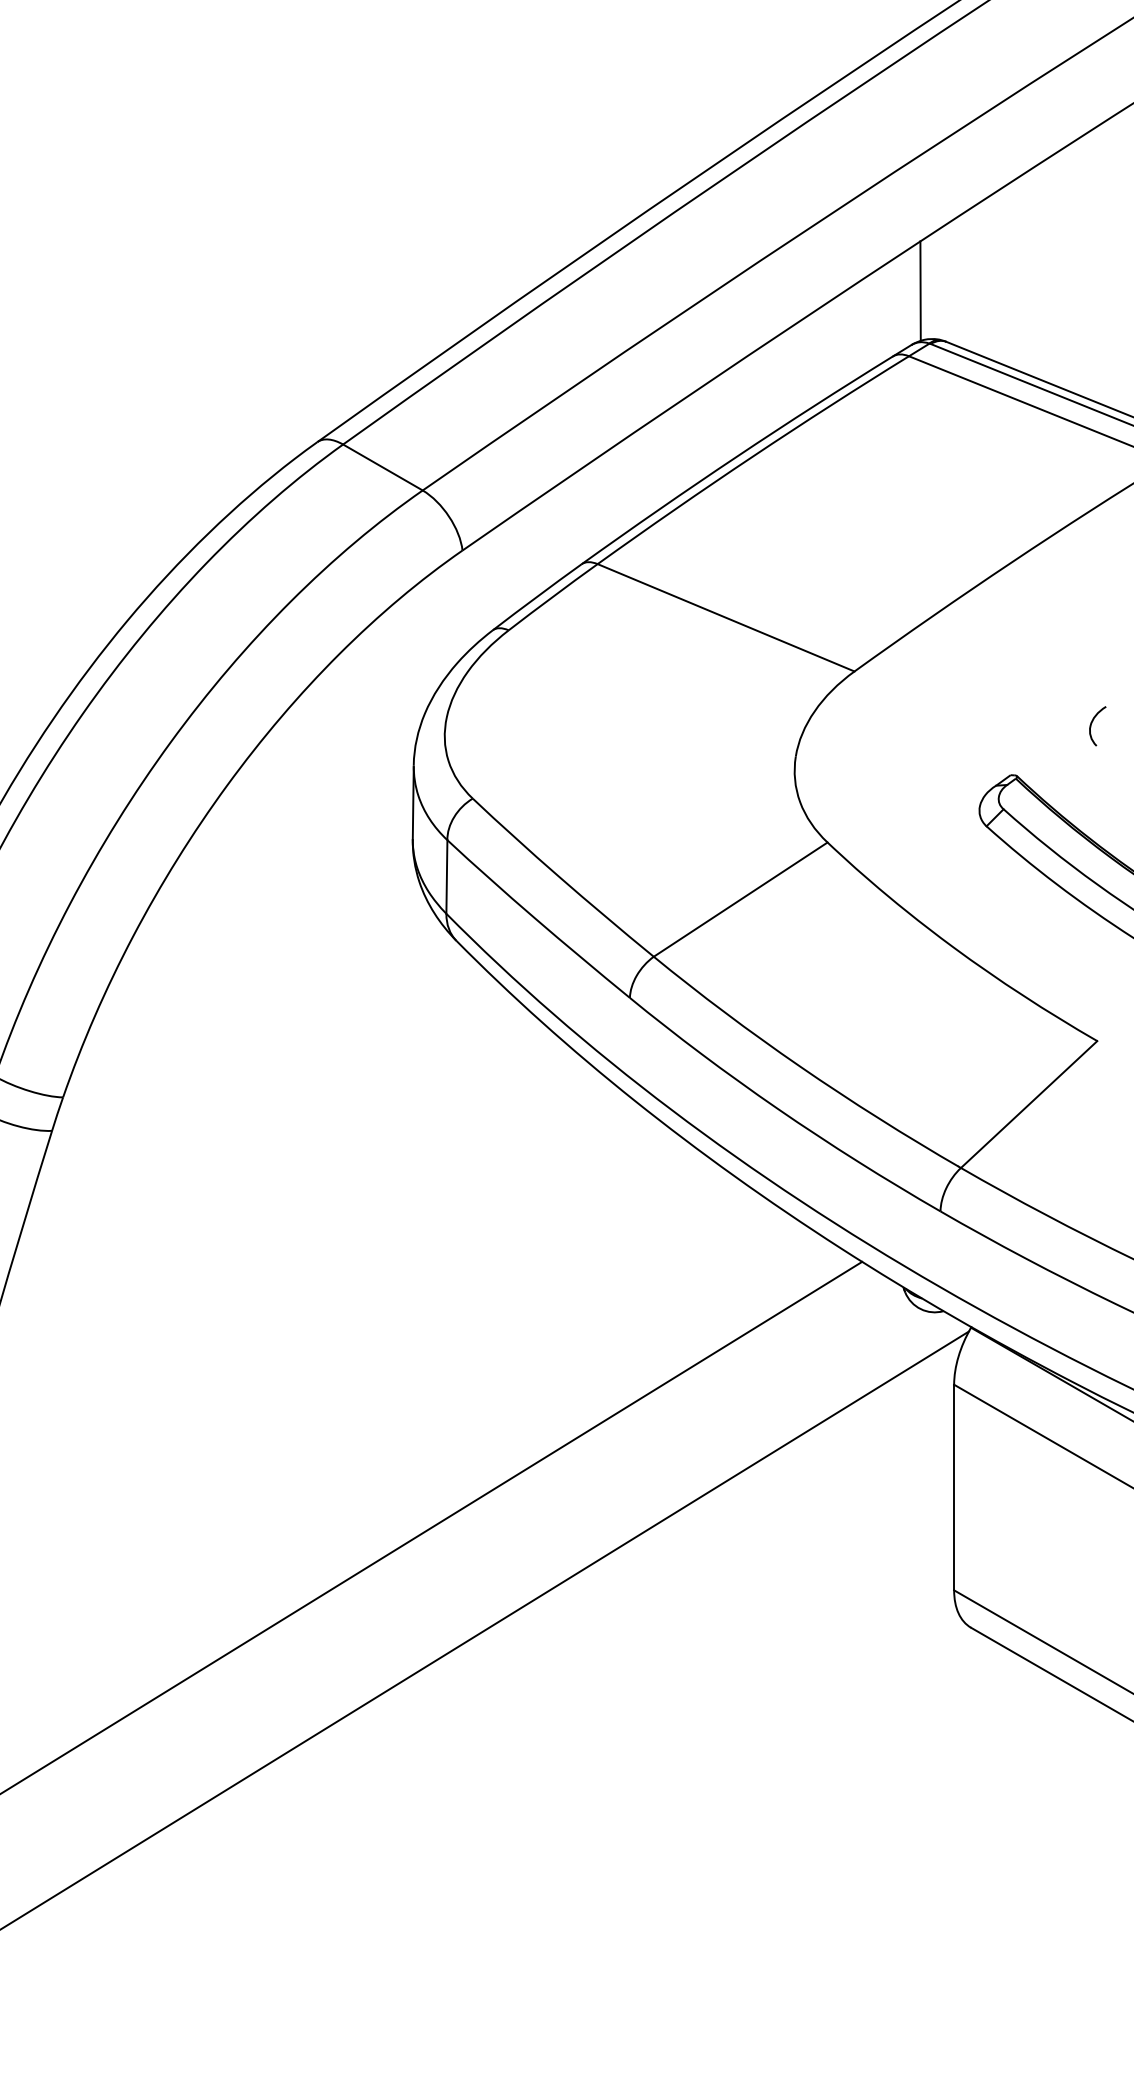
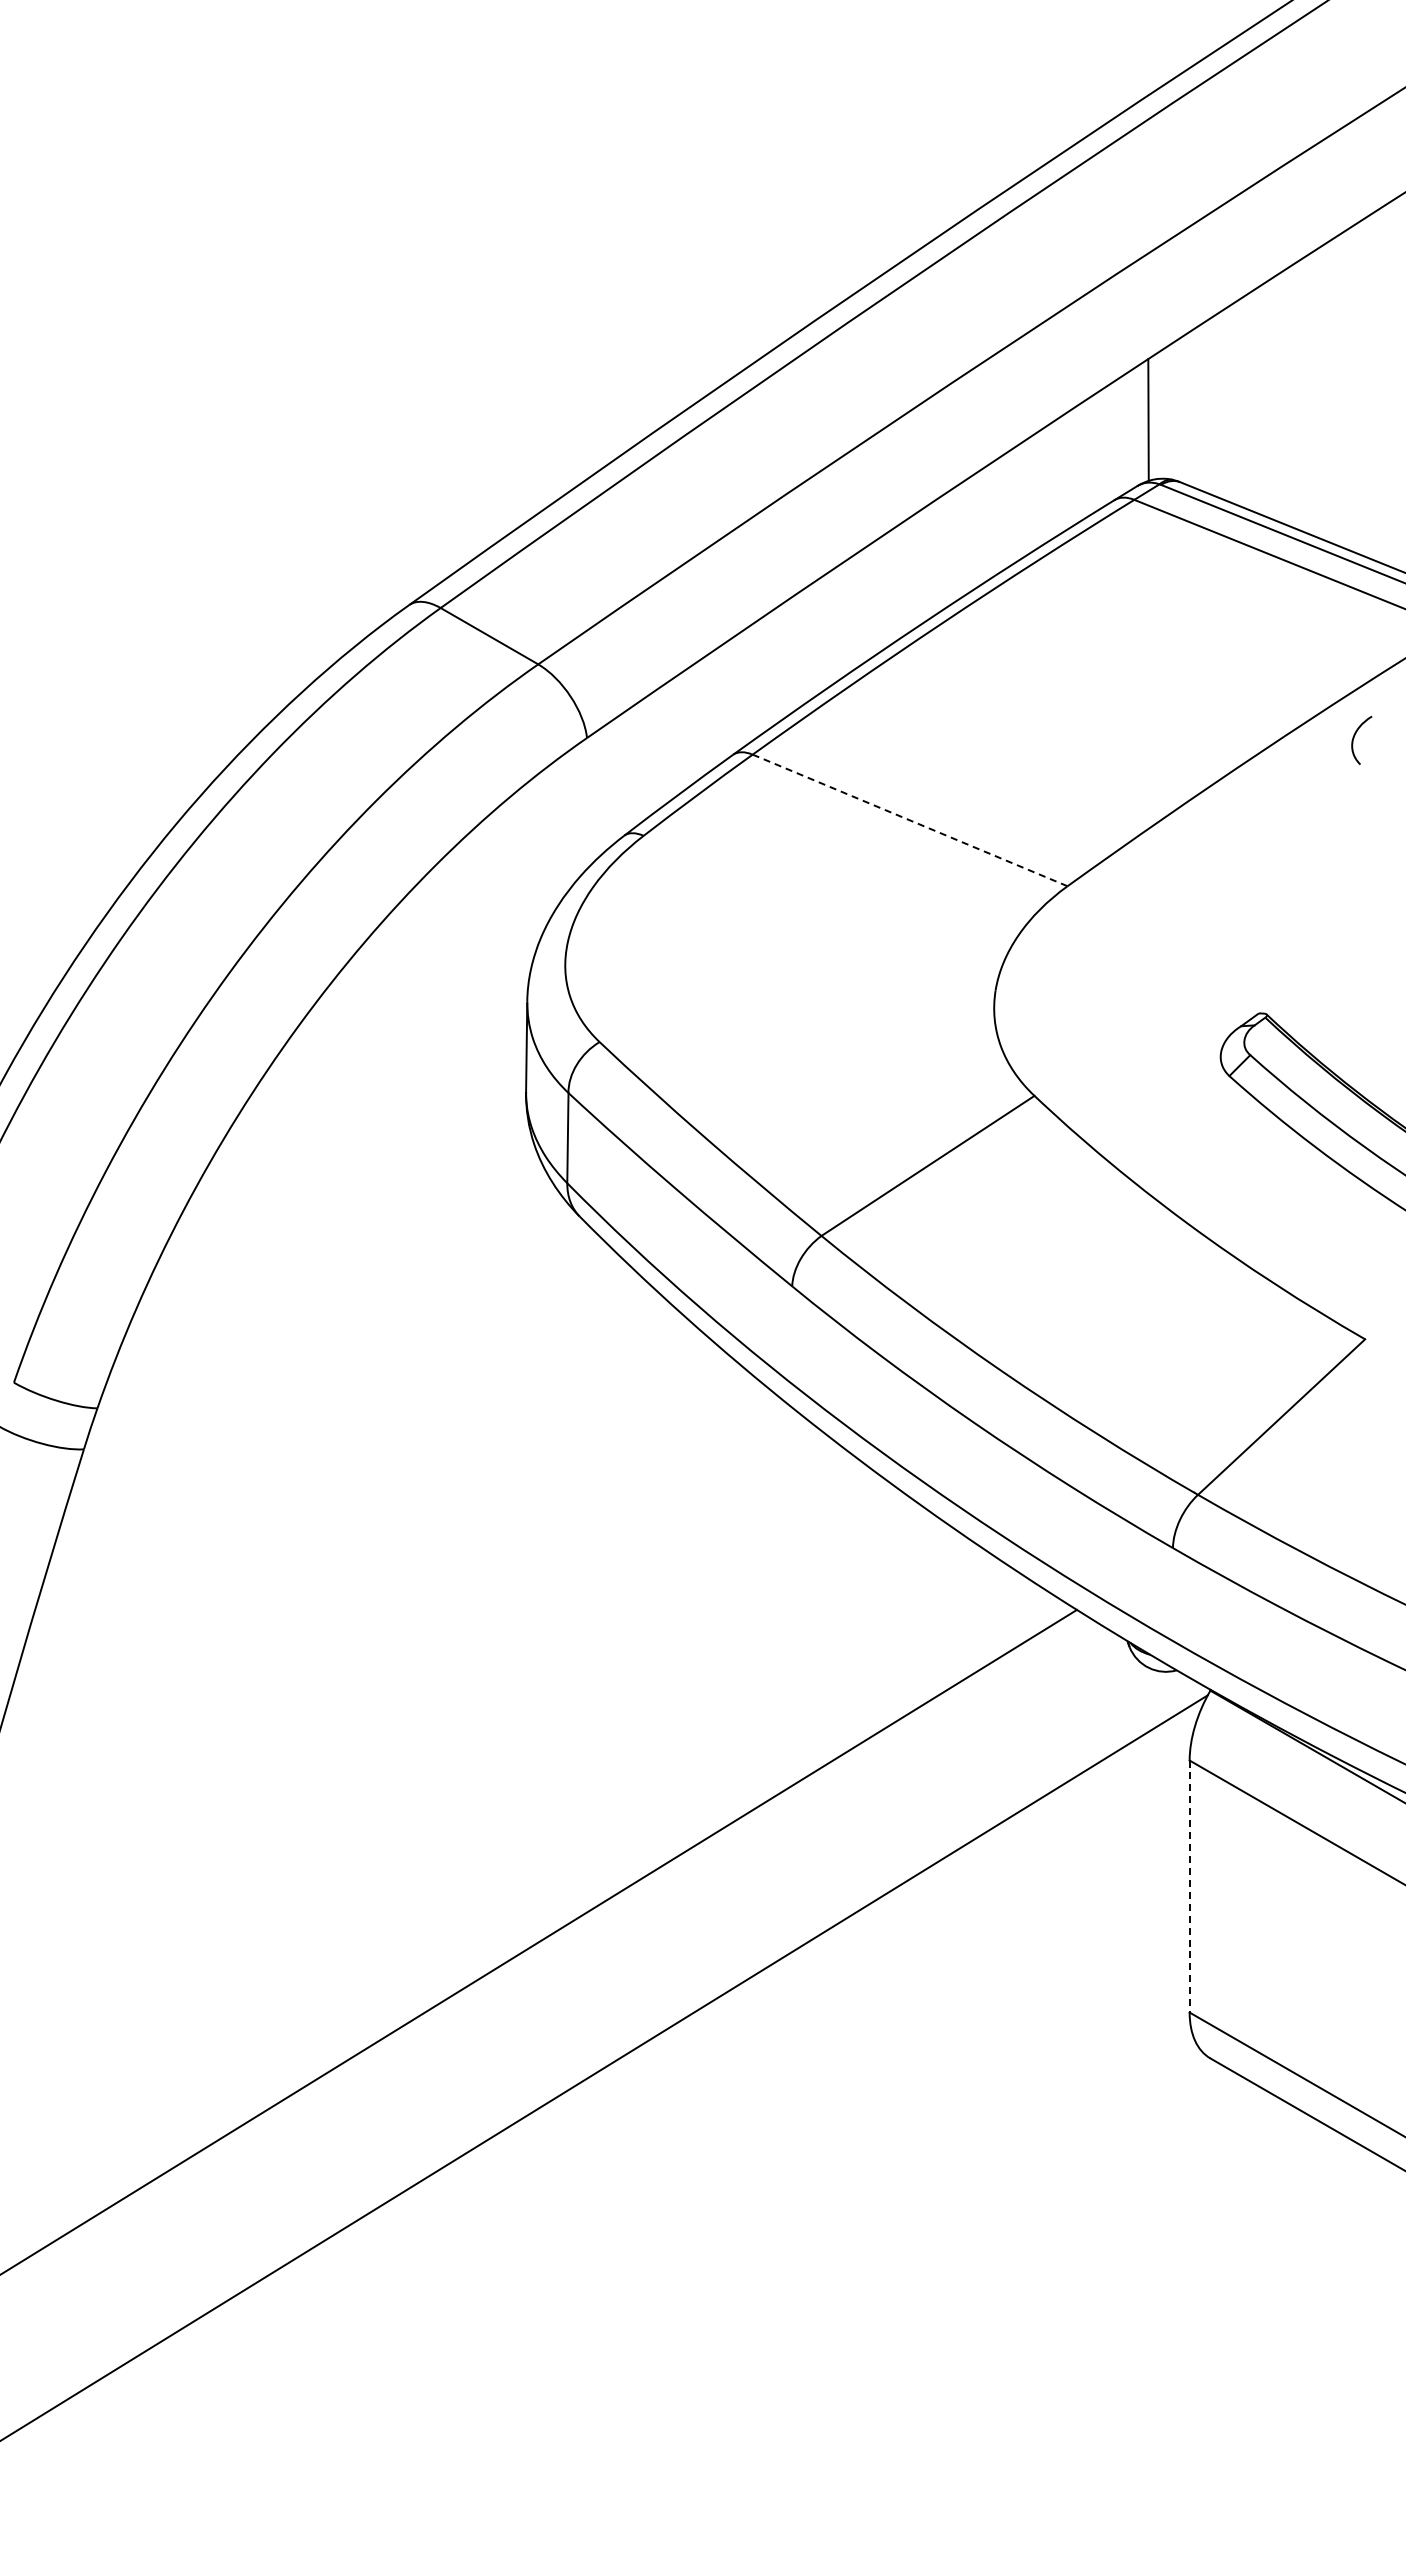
line: (726, 617) -> (910, 820), solid -> dashed
curve: (1091, 724) -> (1354, 738), moved
line: (954, 1488) -> (1189, 1887), solid -> dashed

